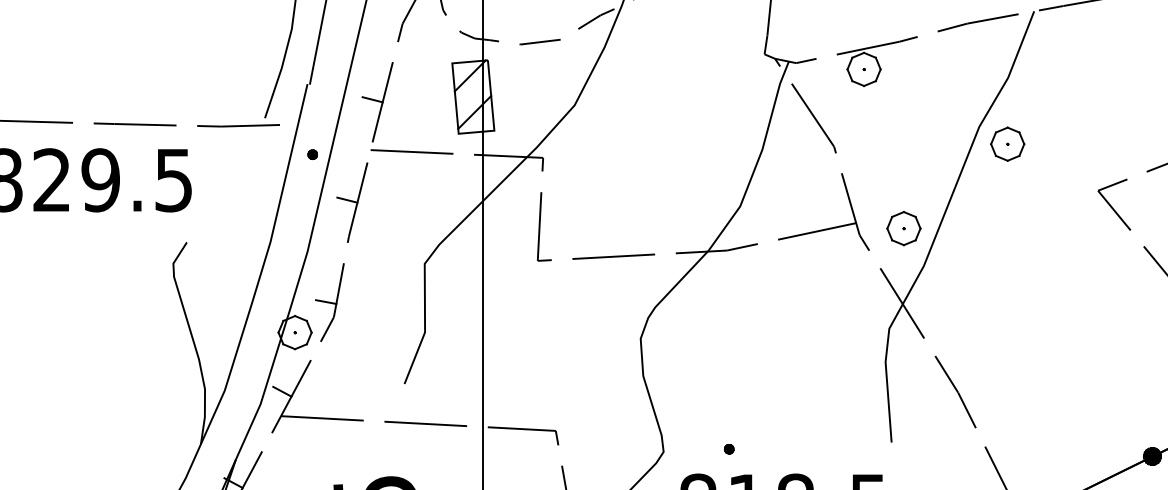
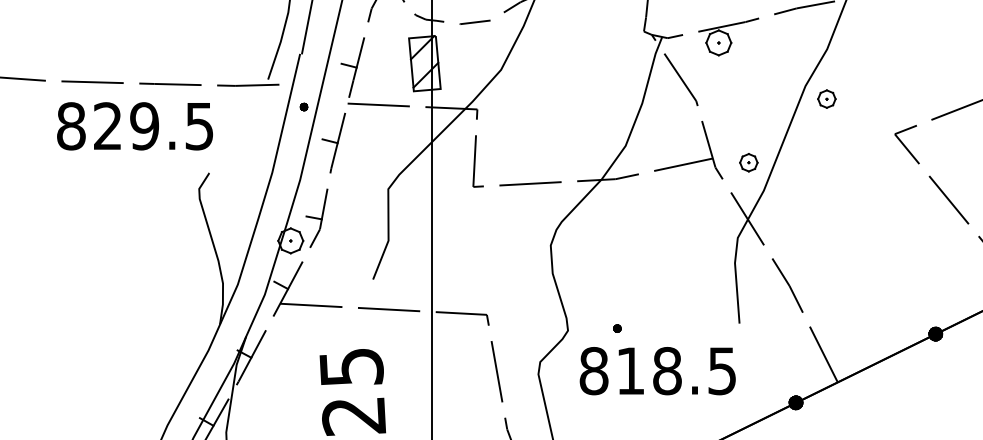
part: (1007, 143) -> (826, 98), size x0.7
part: (903, 228) -> (748, 162), size x0.7

